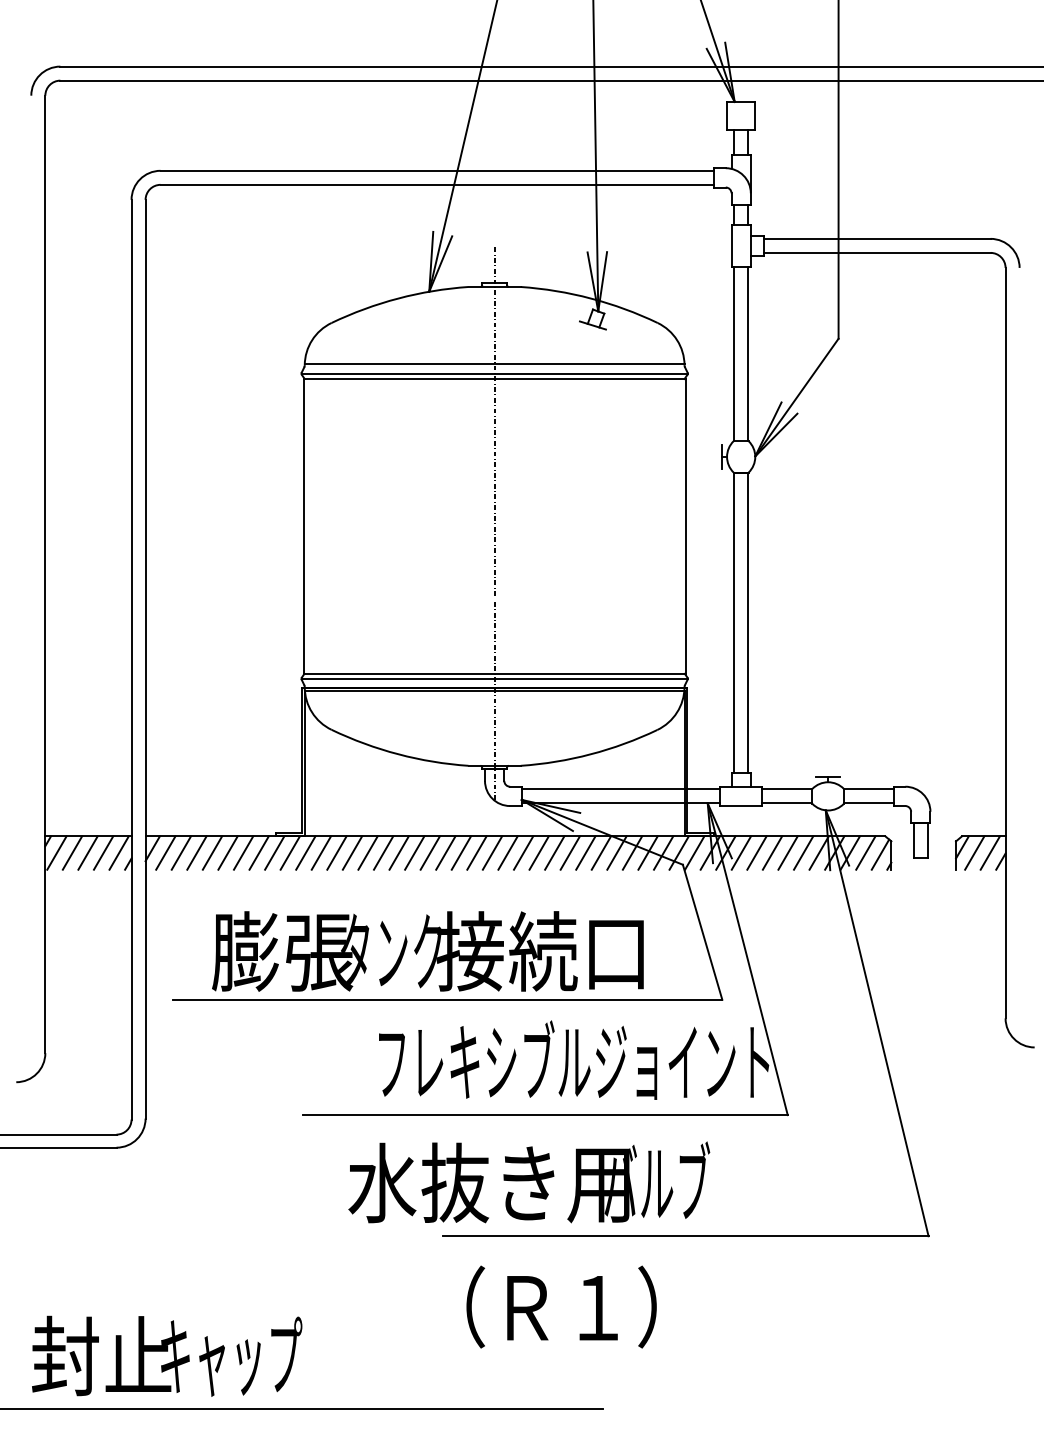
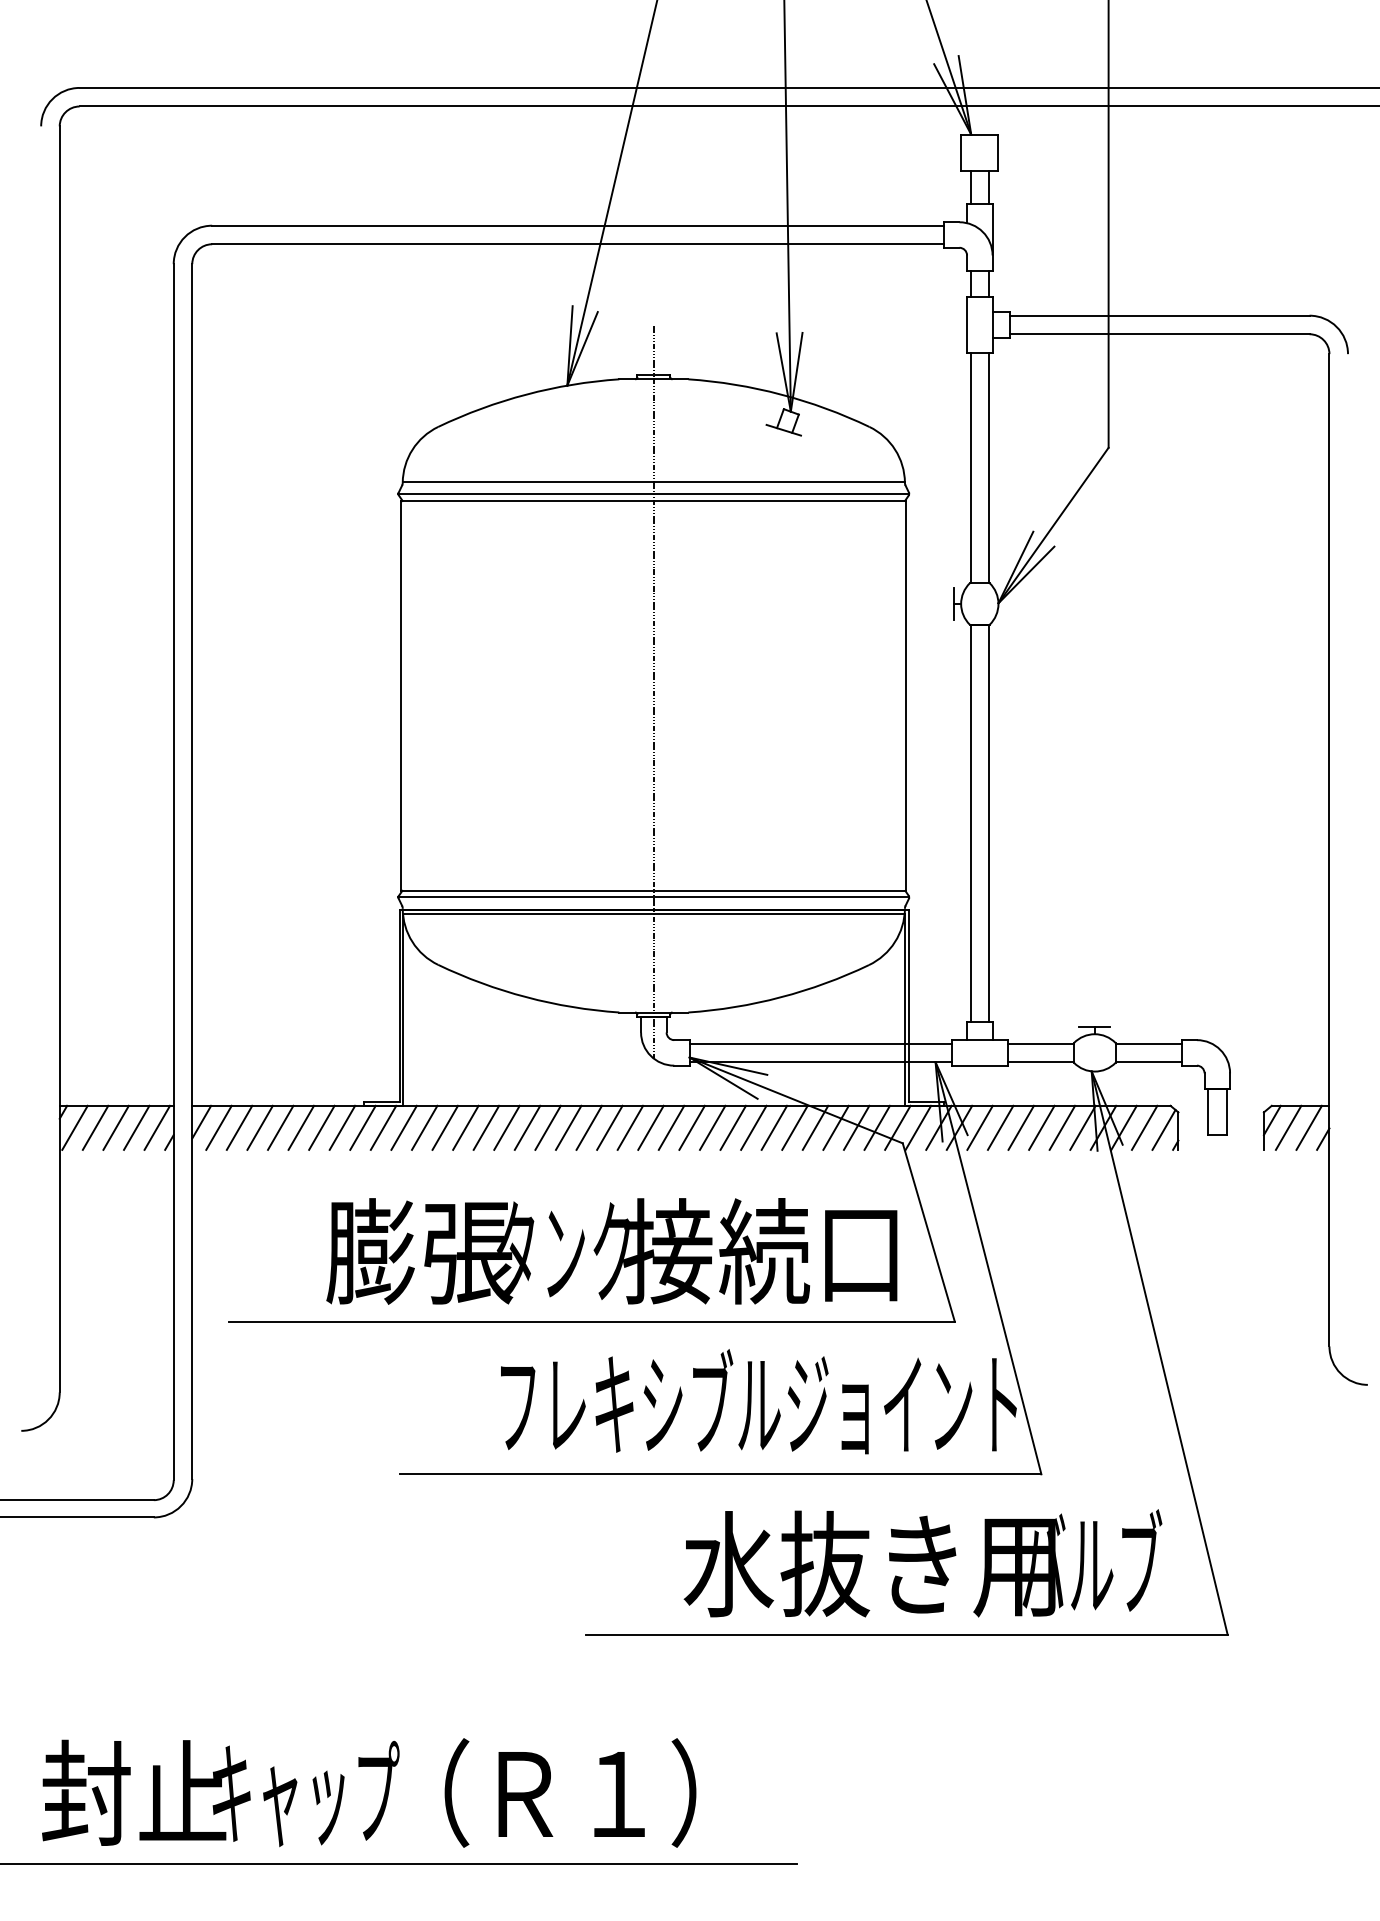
text: (427, 951) -> (611, 1251), moved
text: (529, 1182) -> (923, 1563), moved
text: (561, 1306) -> (570, 1792), moved

